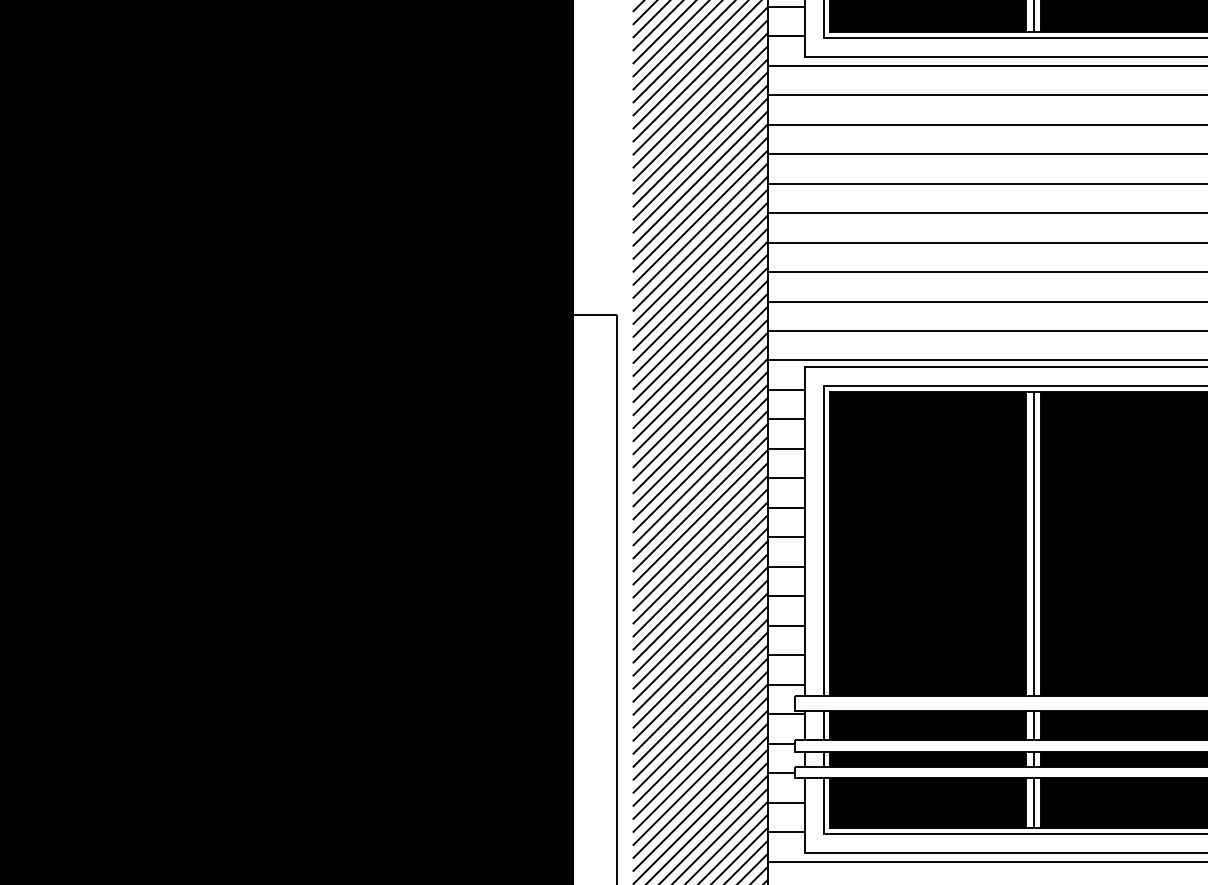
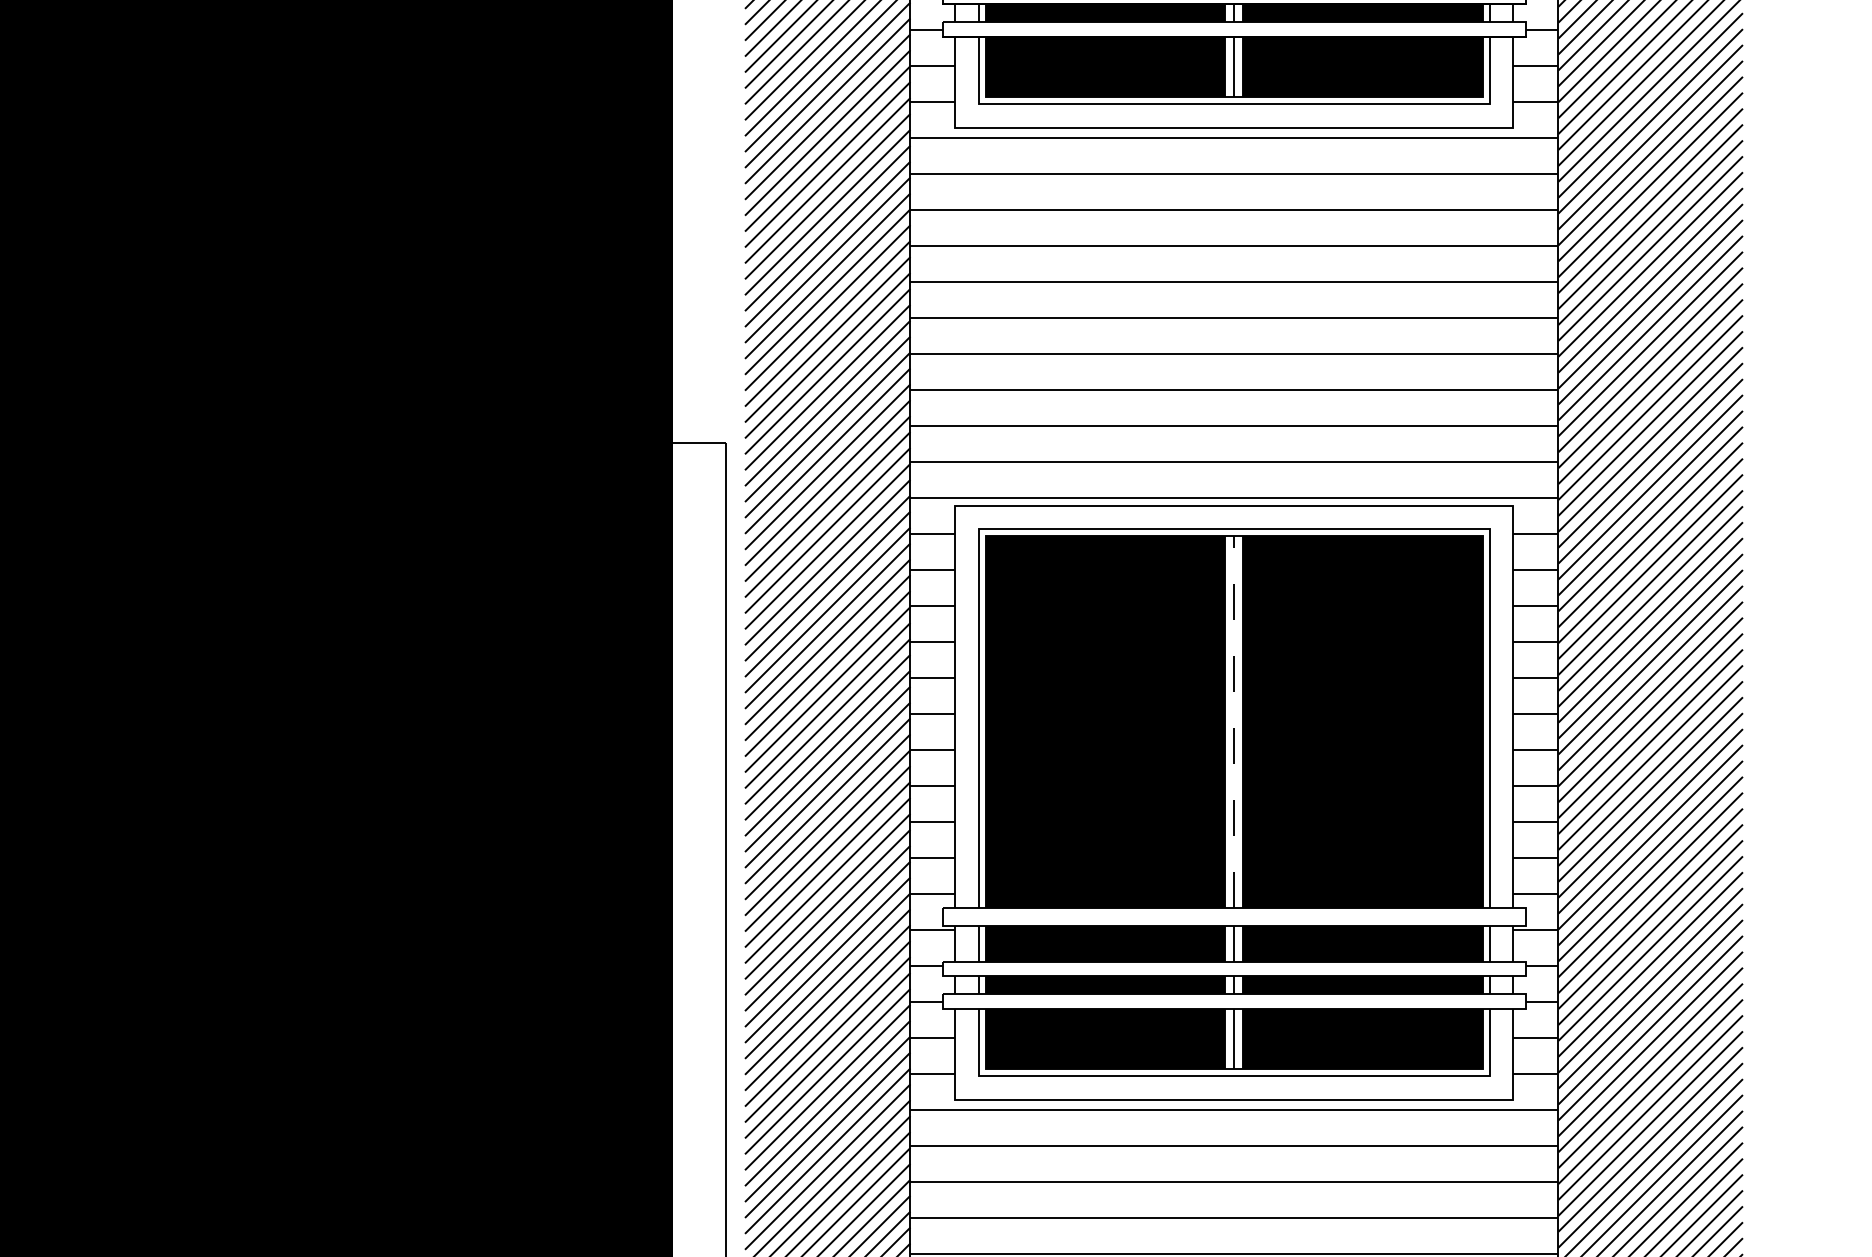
line: (1033, 544) -> (1234, 722), solid -> dashed

